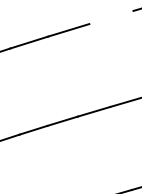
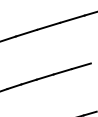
line: (111, 16) -> (72, 18), added

